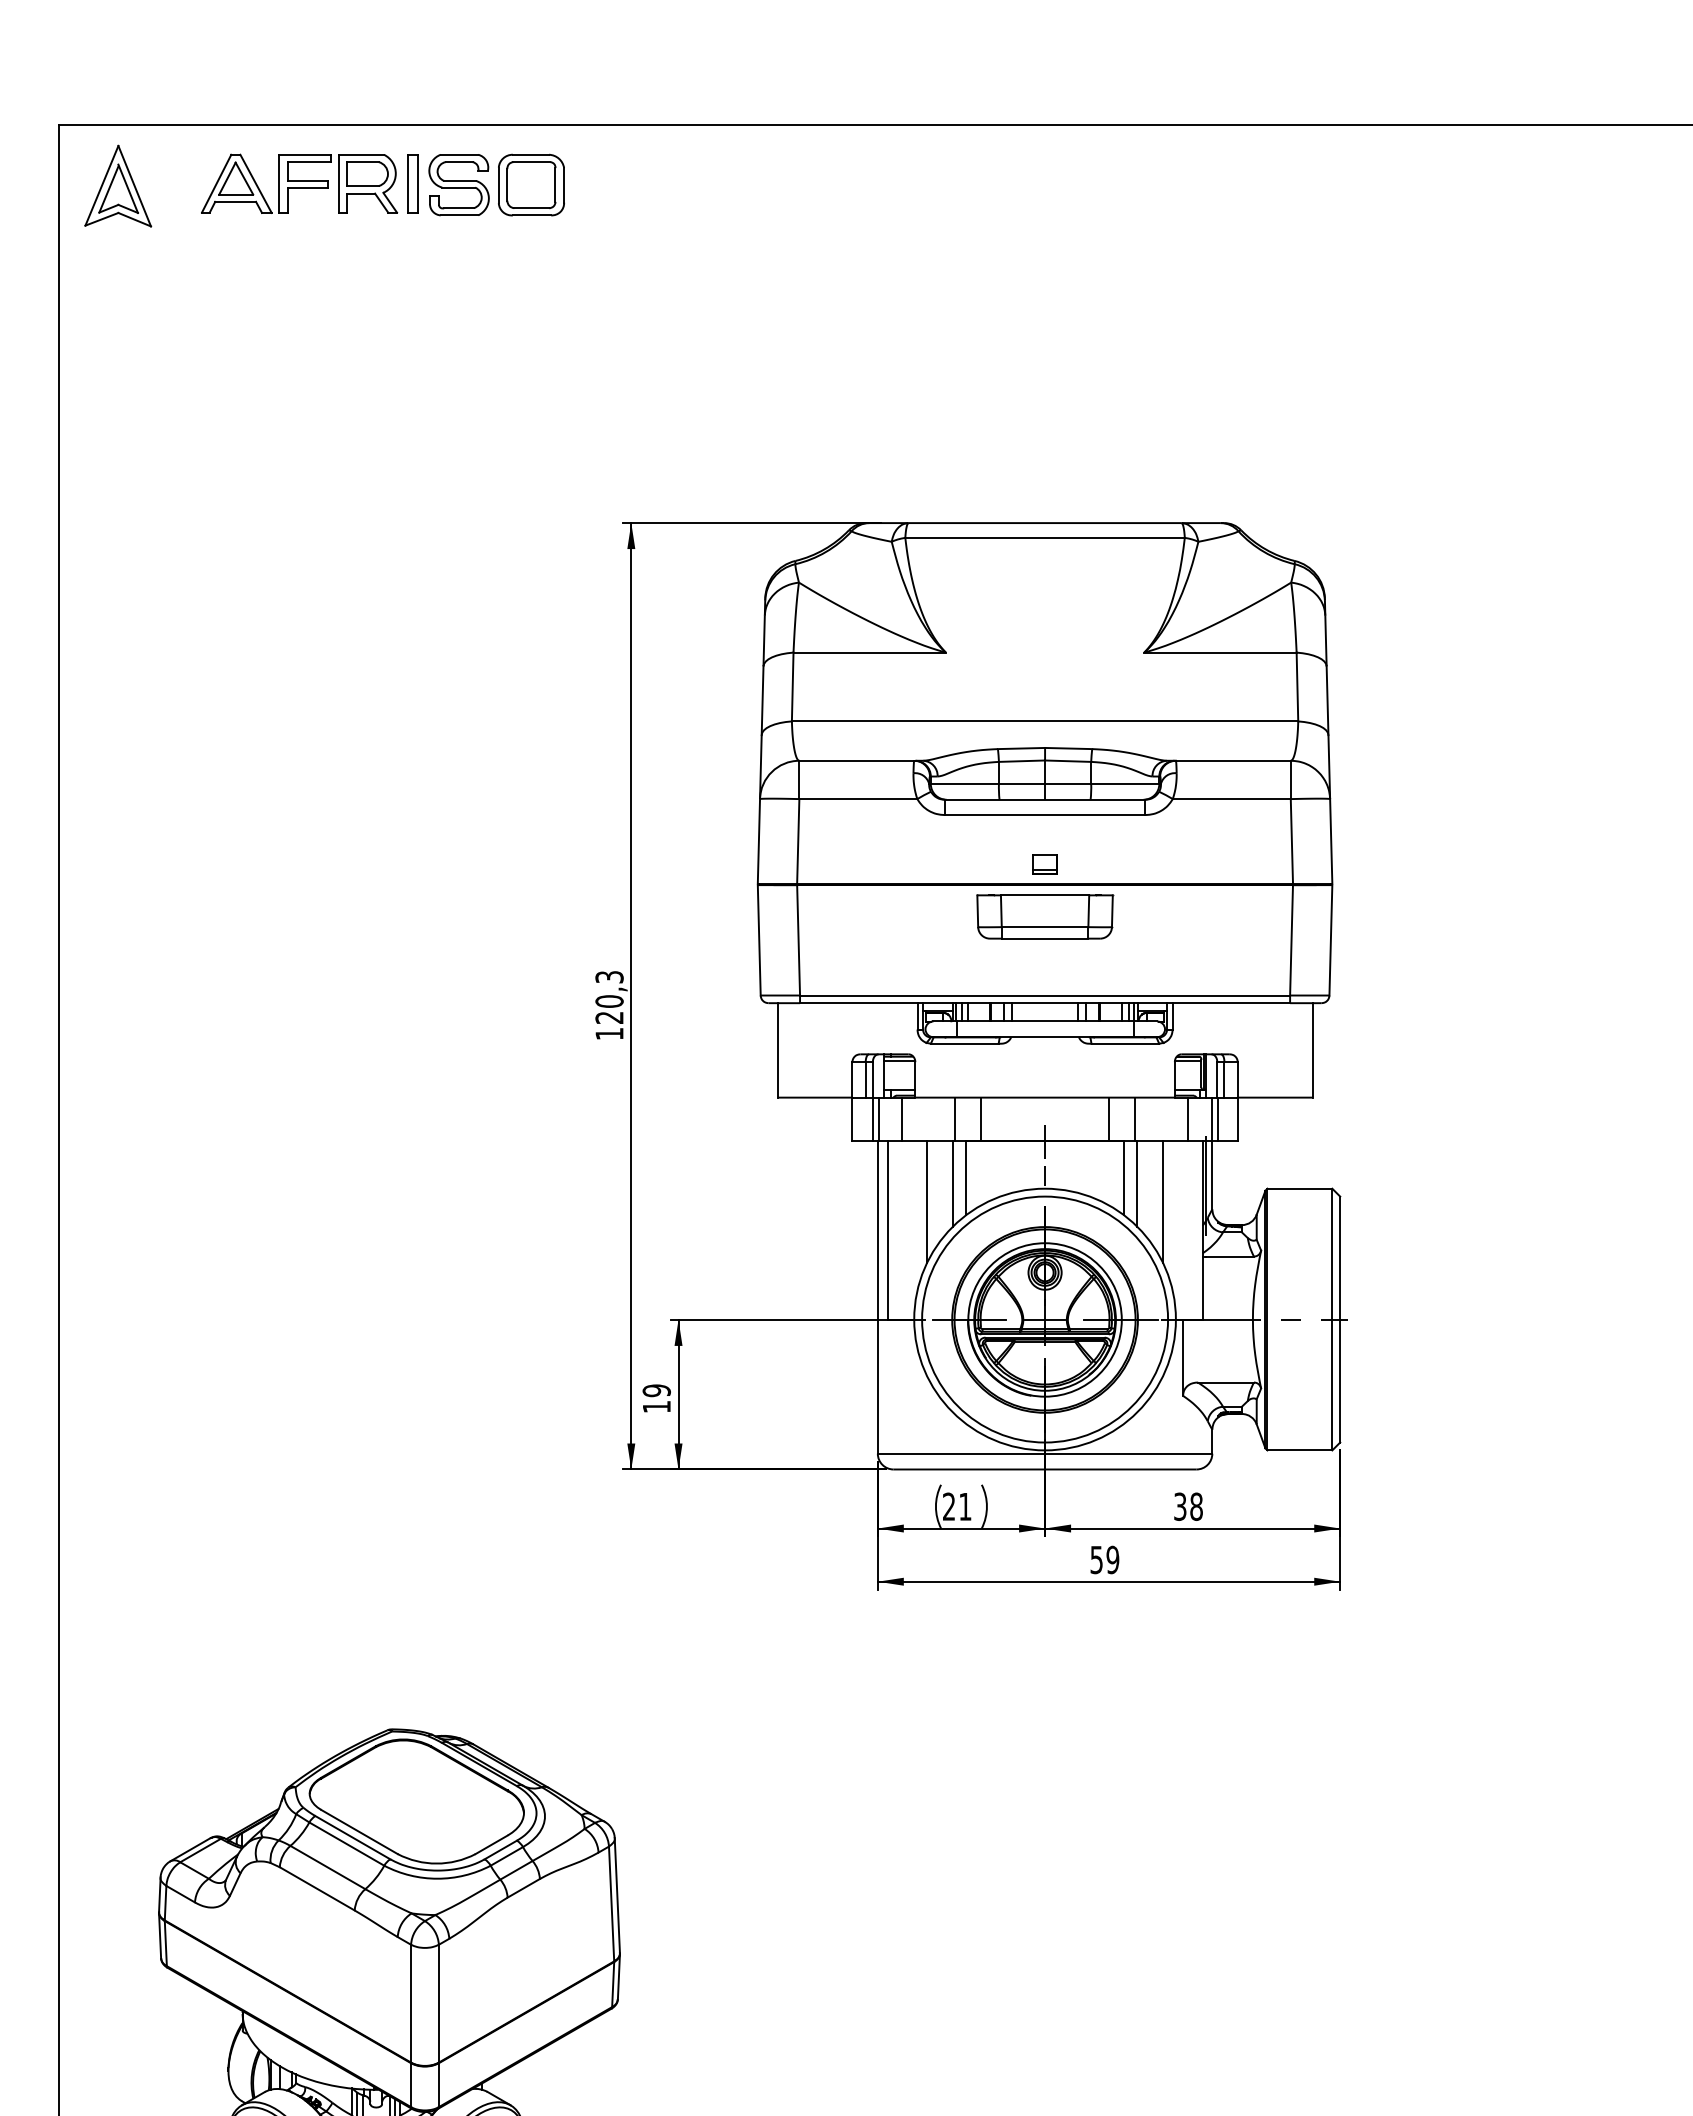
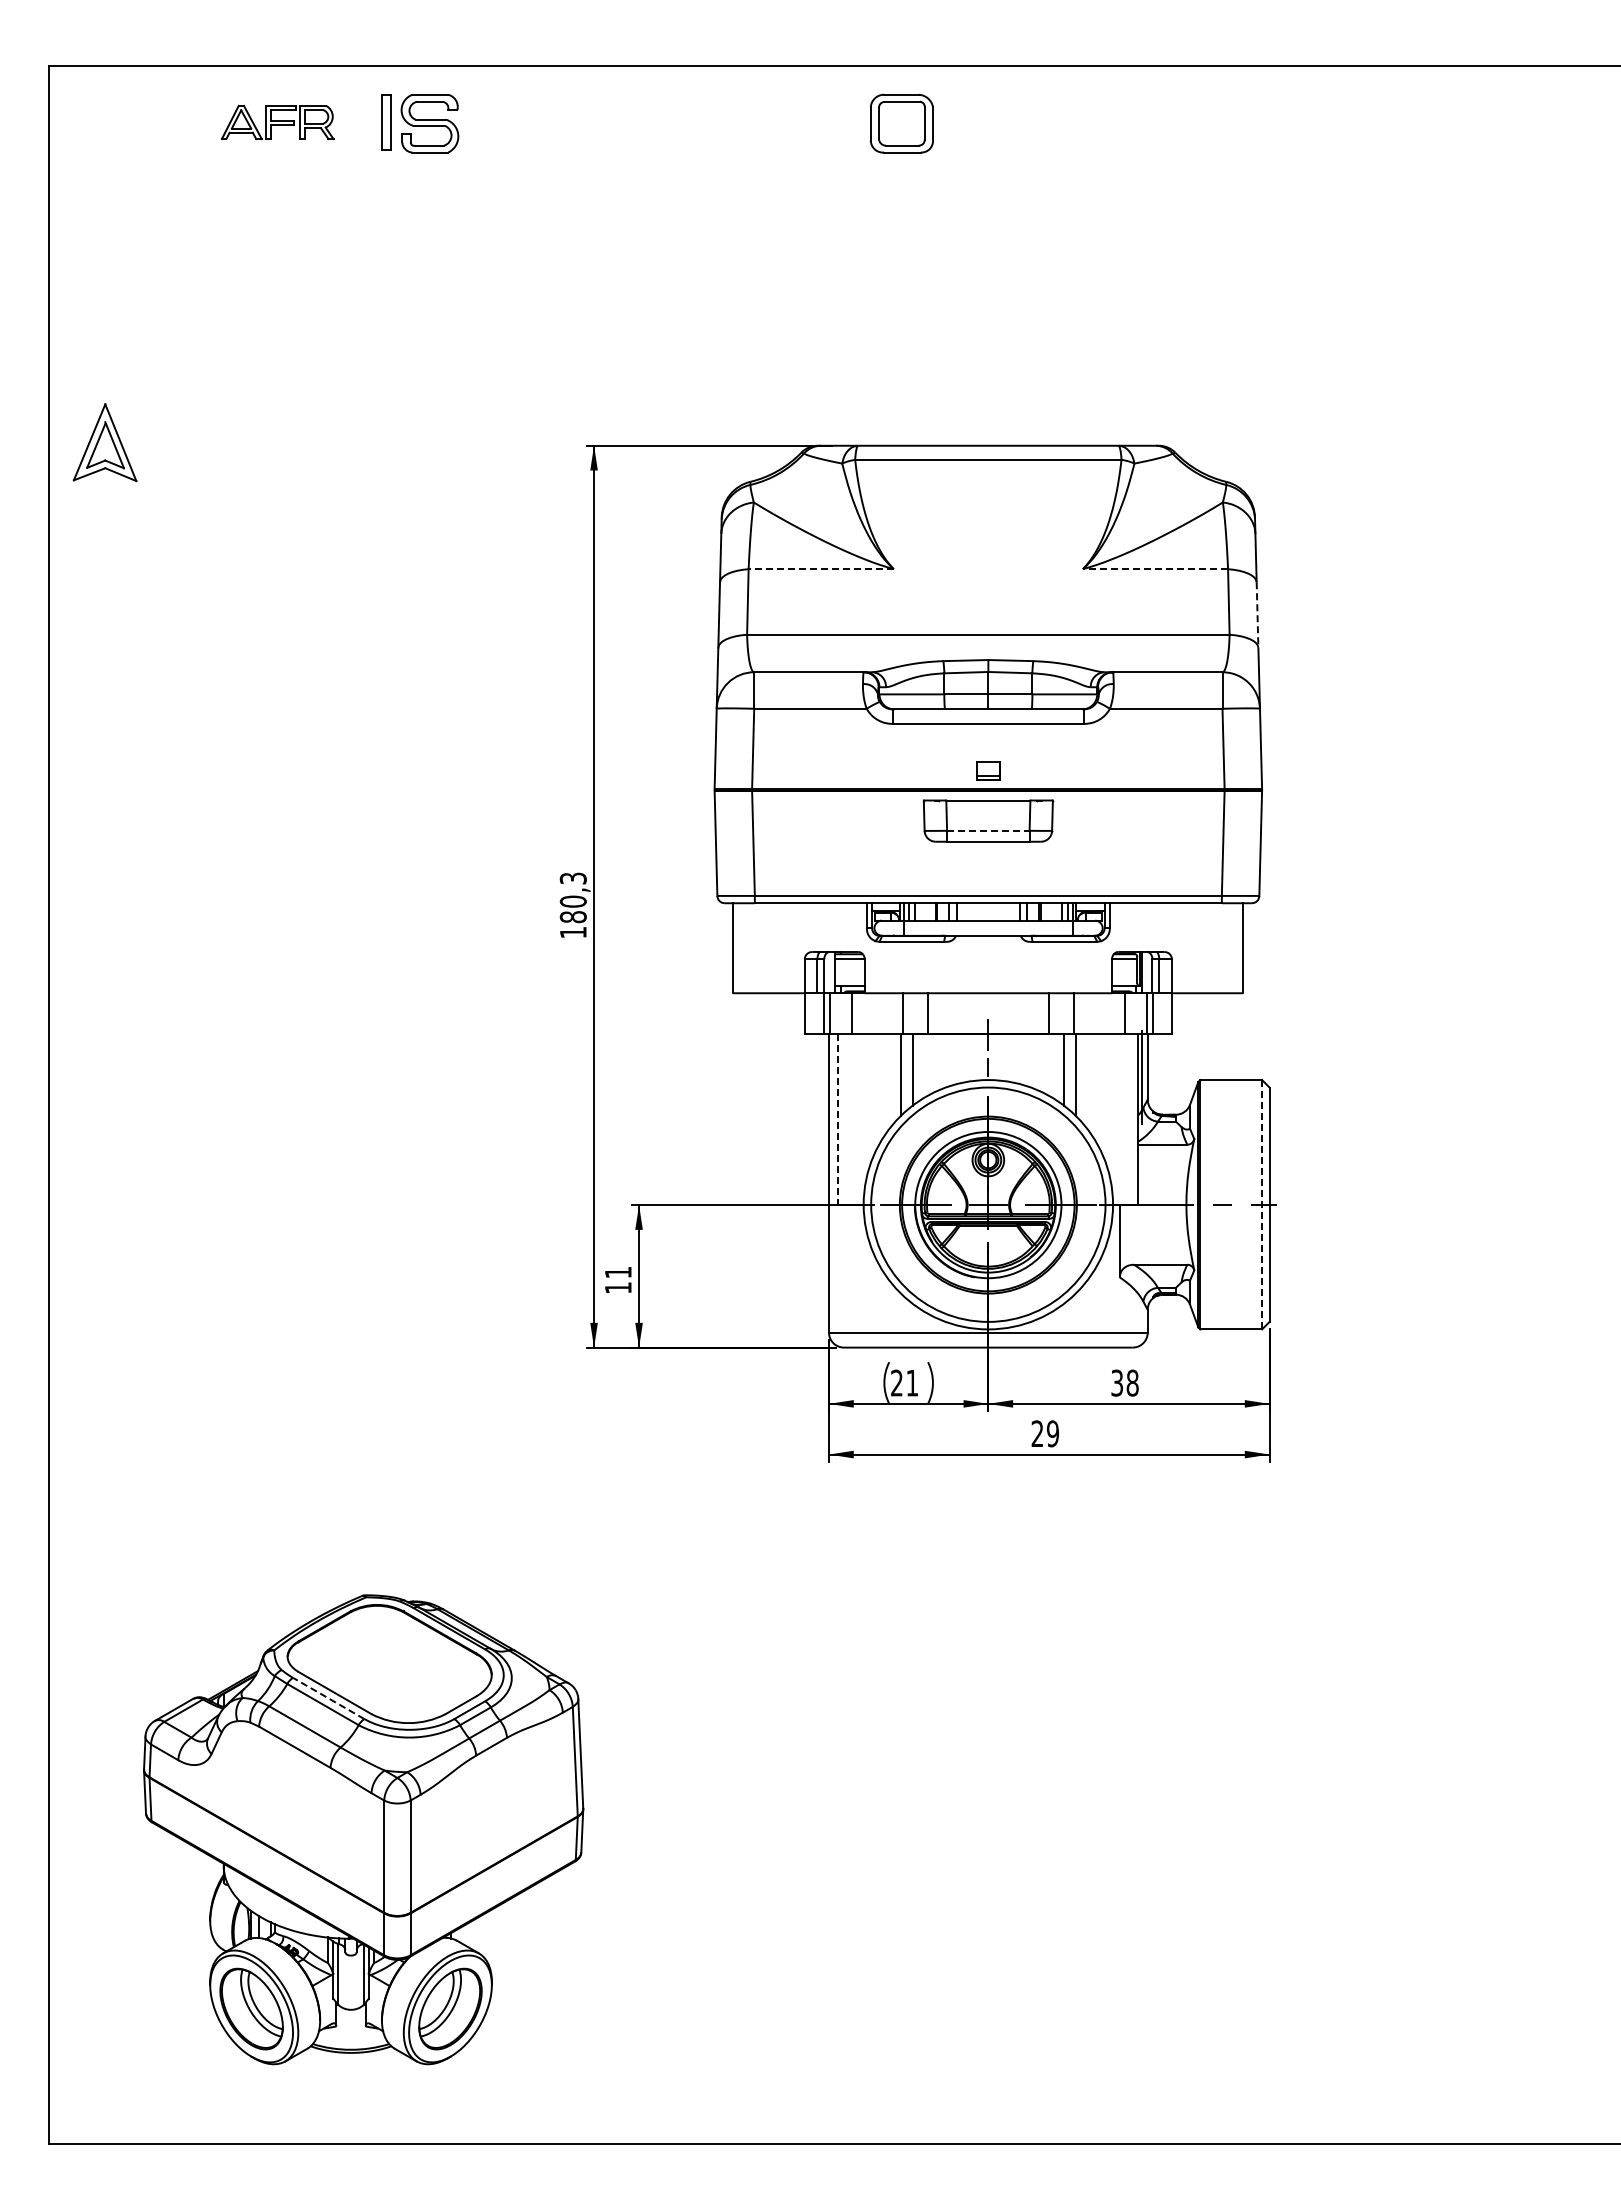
part: (299, 183) -> (277, 122), size x0.6
part: (531, 184) -> (901, 123), moved
part: (117, 185) -> (104, 442), moved
line: (869, 652) -> (821, 569), solid -> dashed
line: (1220, 652) -> (1155, 569), solid -> dashed
line: (1327, 701) -> (1257, 615), solid -> dashed
line: (1045, 926) -> (988, 830), solid -> dashed
text: (608, 1018) -> (572, 917), 120,3 -> 180,3
line: (927, 1201) -> (876, 1092), removed
line: (1162, 1201) -> (1100, 1092), removed
line: (887, 1231) -> (838, 1120), solid -> dashed
line: (1332, 1319) -> (1262, 1204), solid -> dashed
text: (655, 1390) -> (617, 1272), 19 -> 11
text: (1096, 1559) -> (1037, 1433), 59 -> 29
line: (352, 1837) -> (328, 1698), solid -> dashed

